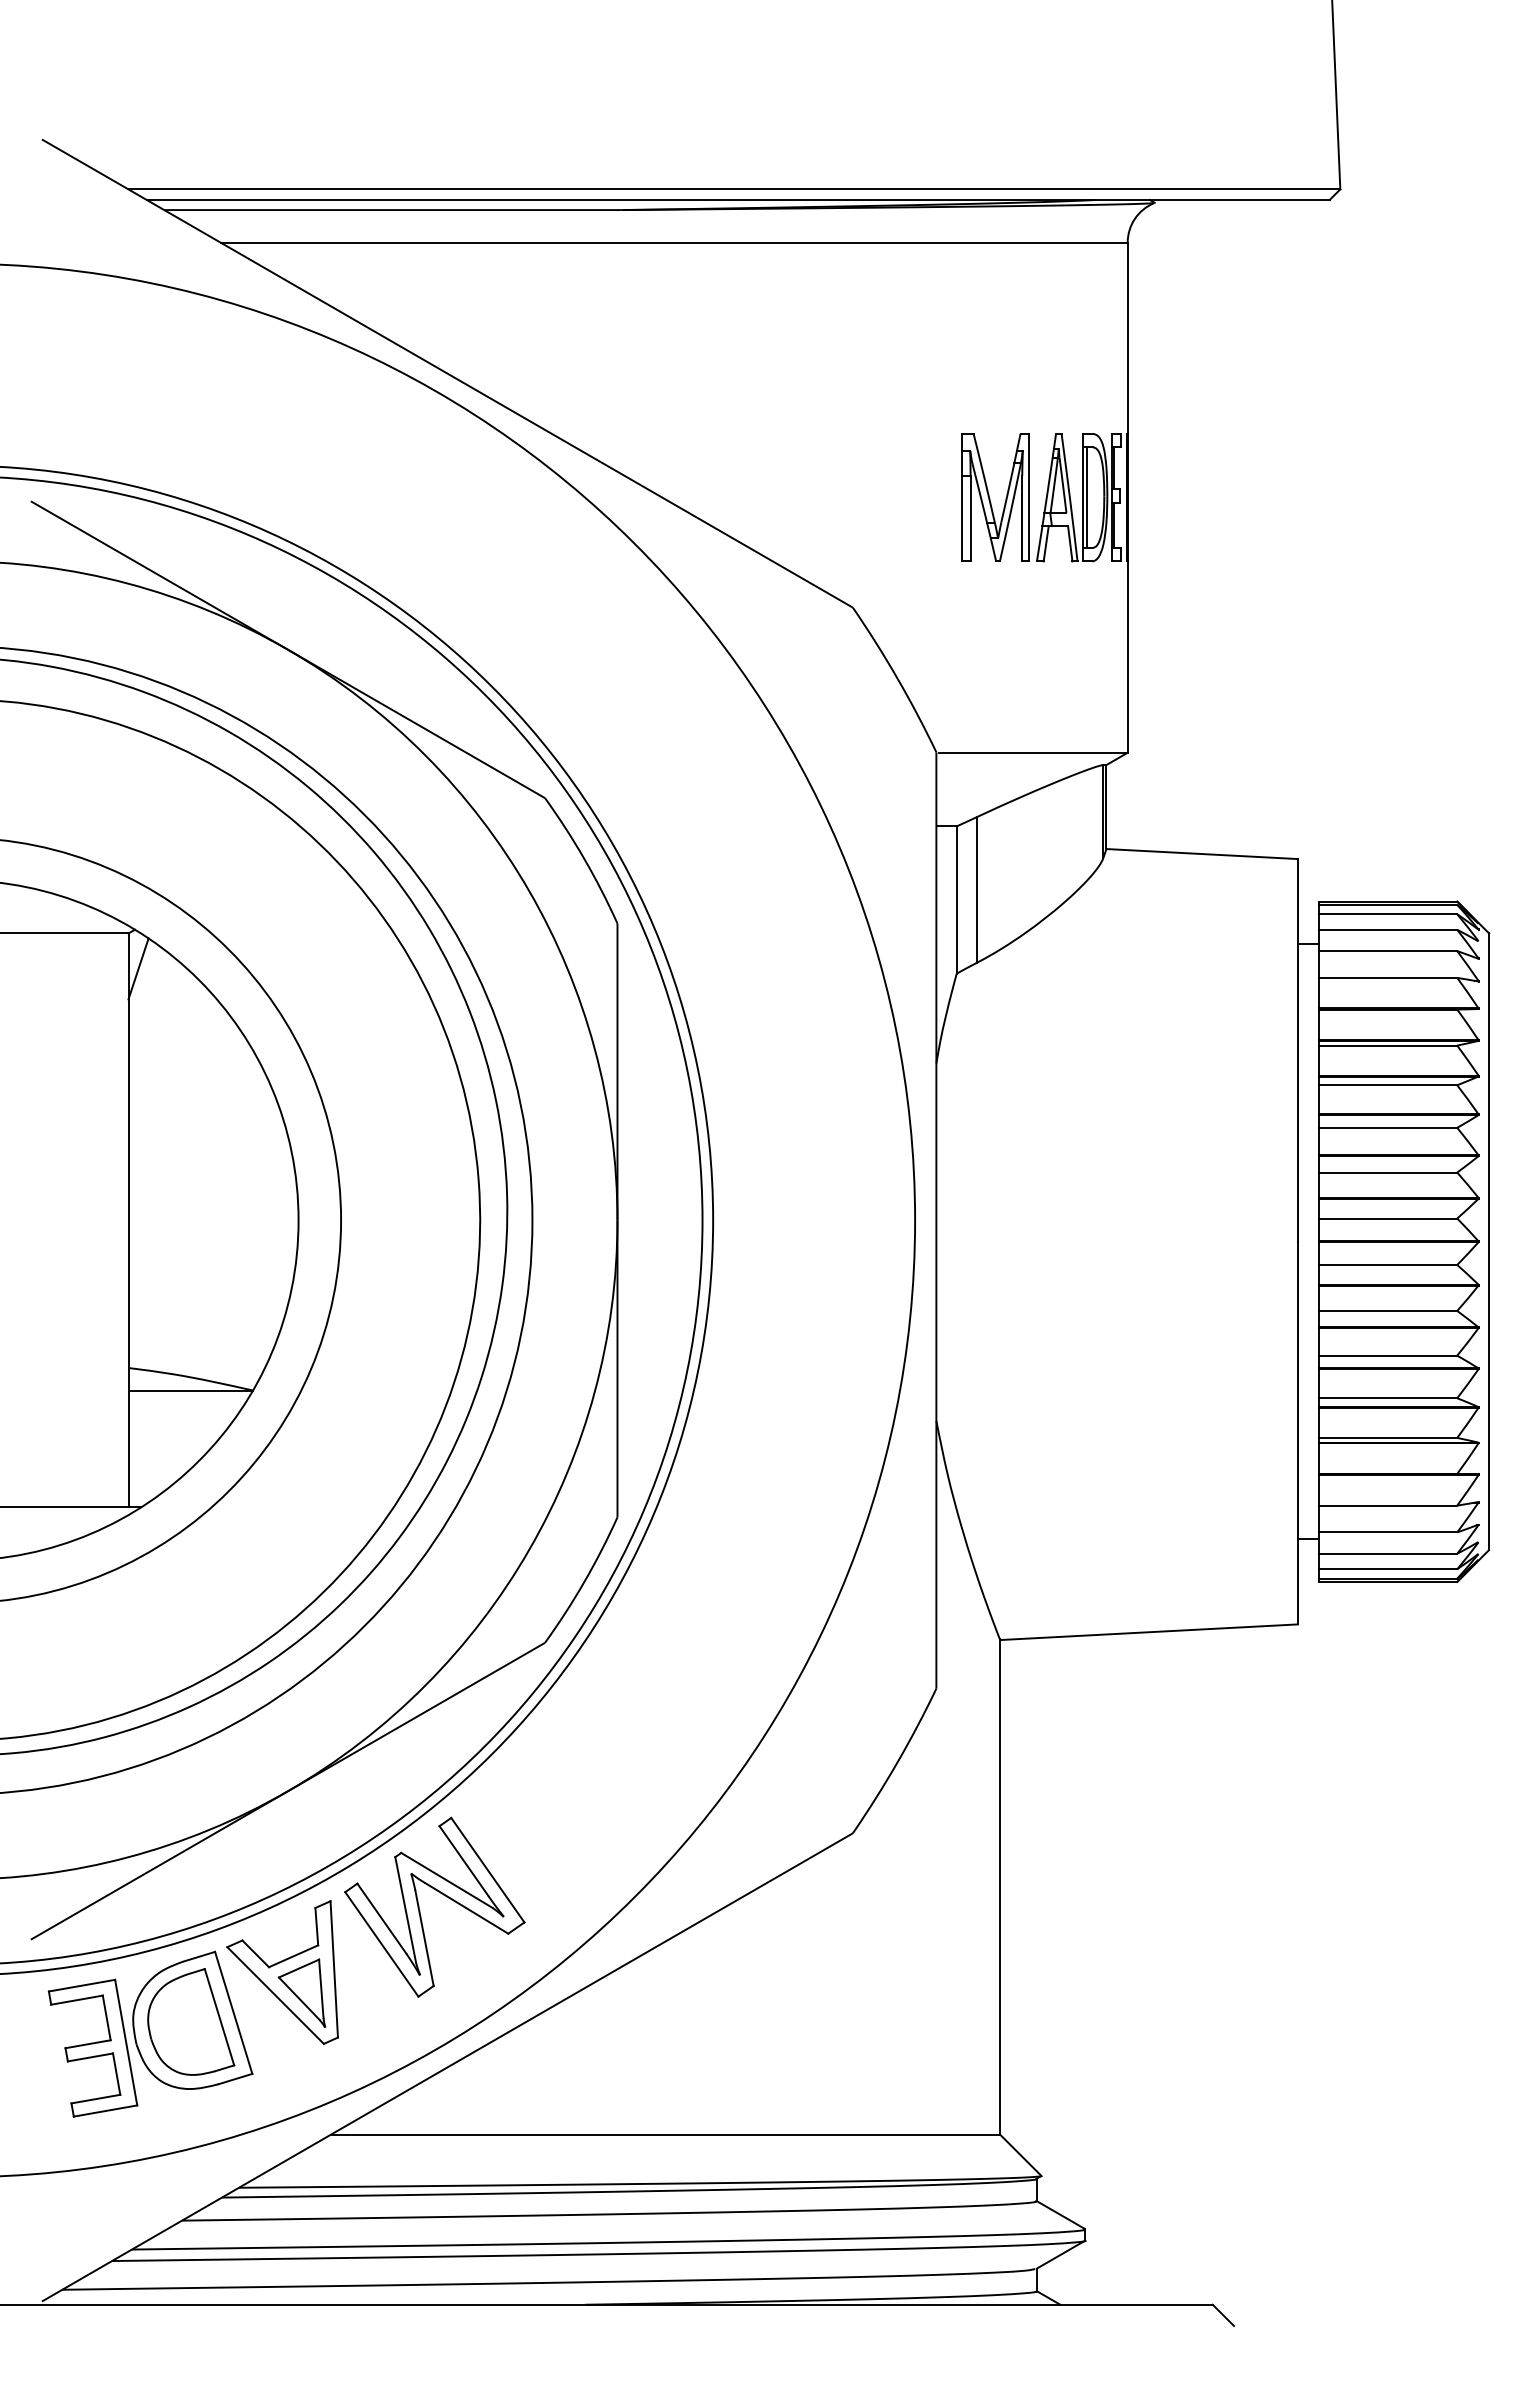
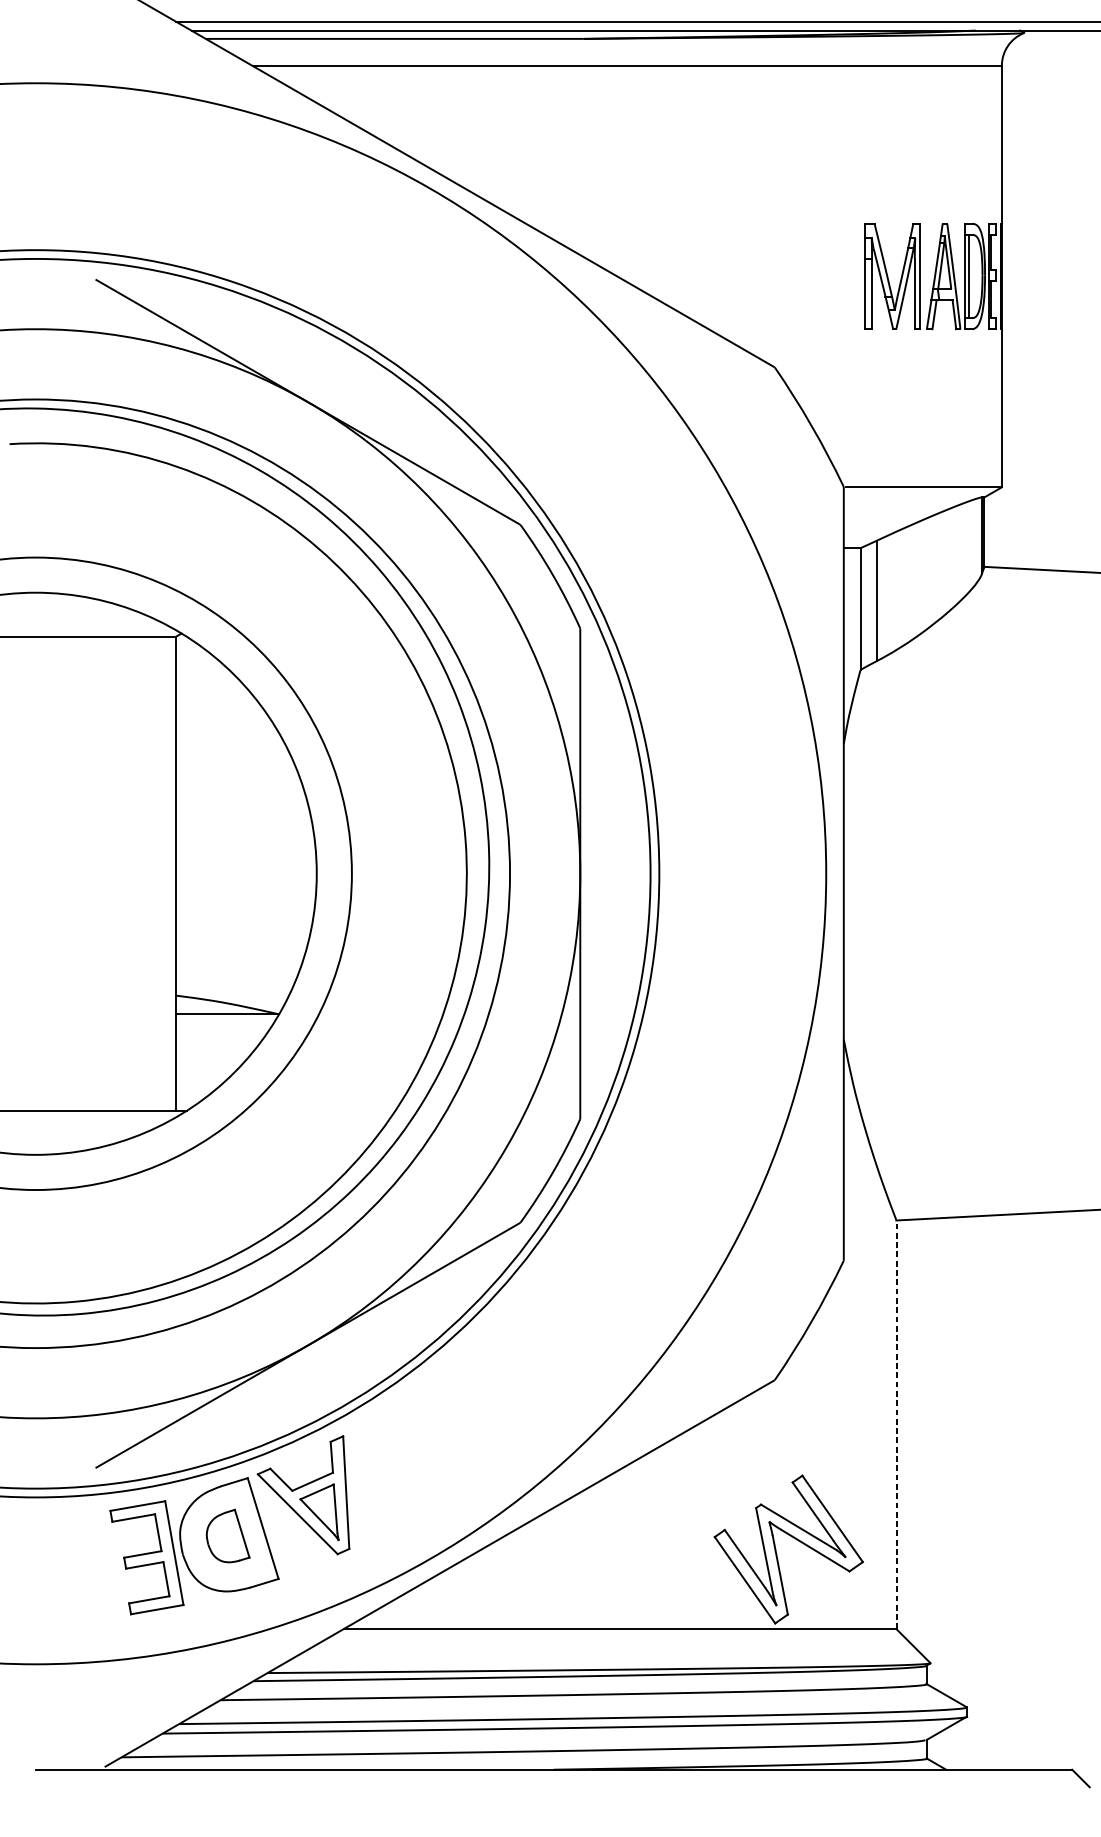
line: (138, 968) -> (184, 665), removed
line: (1000, 1887) -> (896, 1424), solid -> dashed
part: (441, 1894) -> (794, 1538), moved
part: (191, 2021) -> (228, 1535), size x0.6

